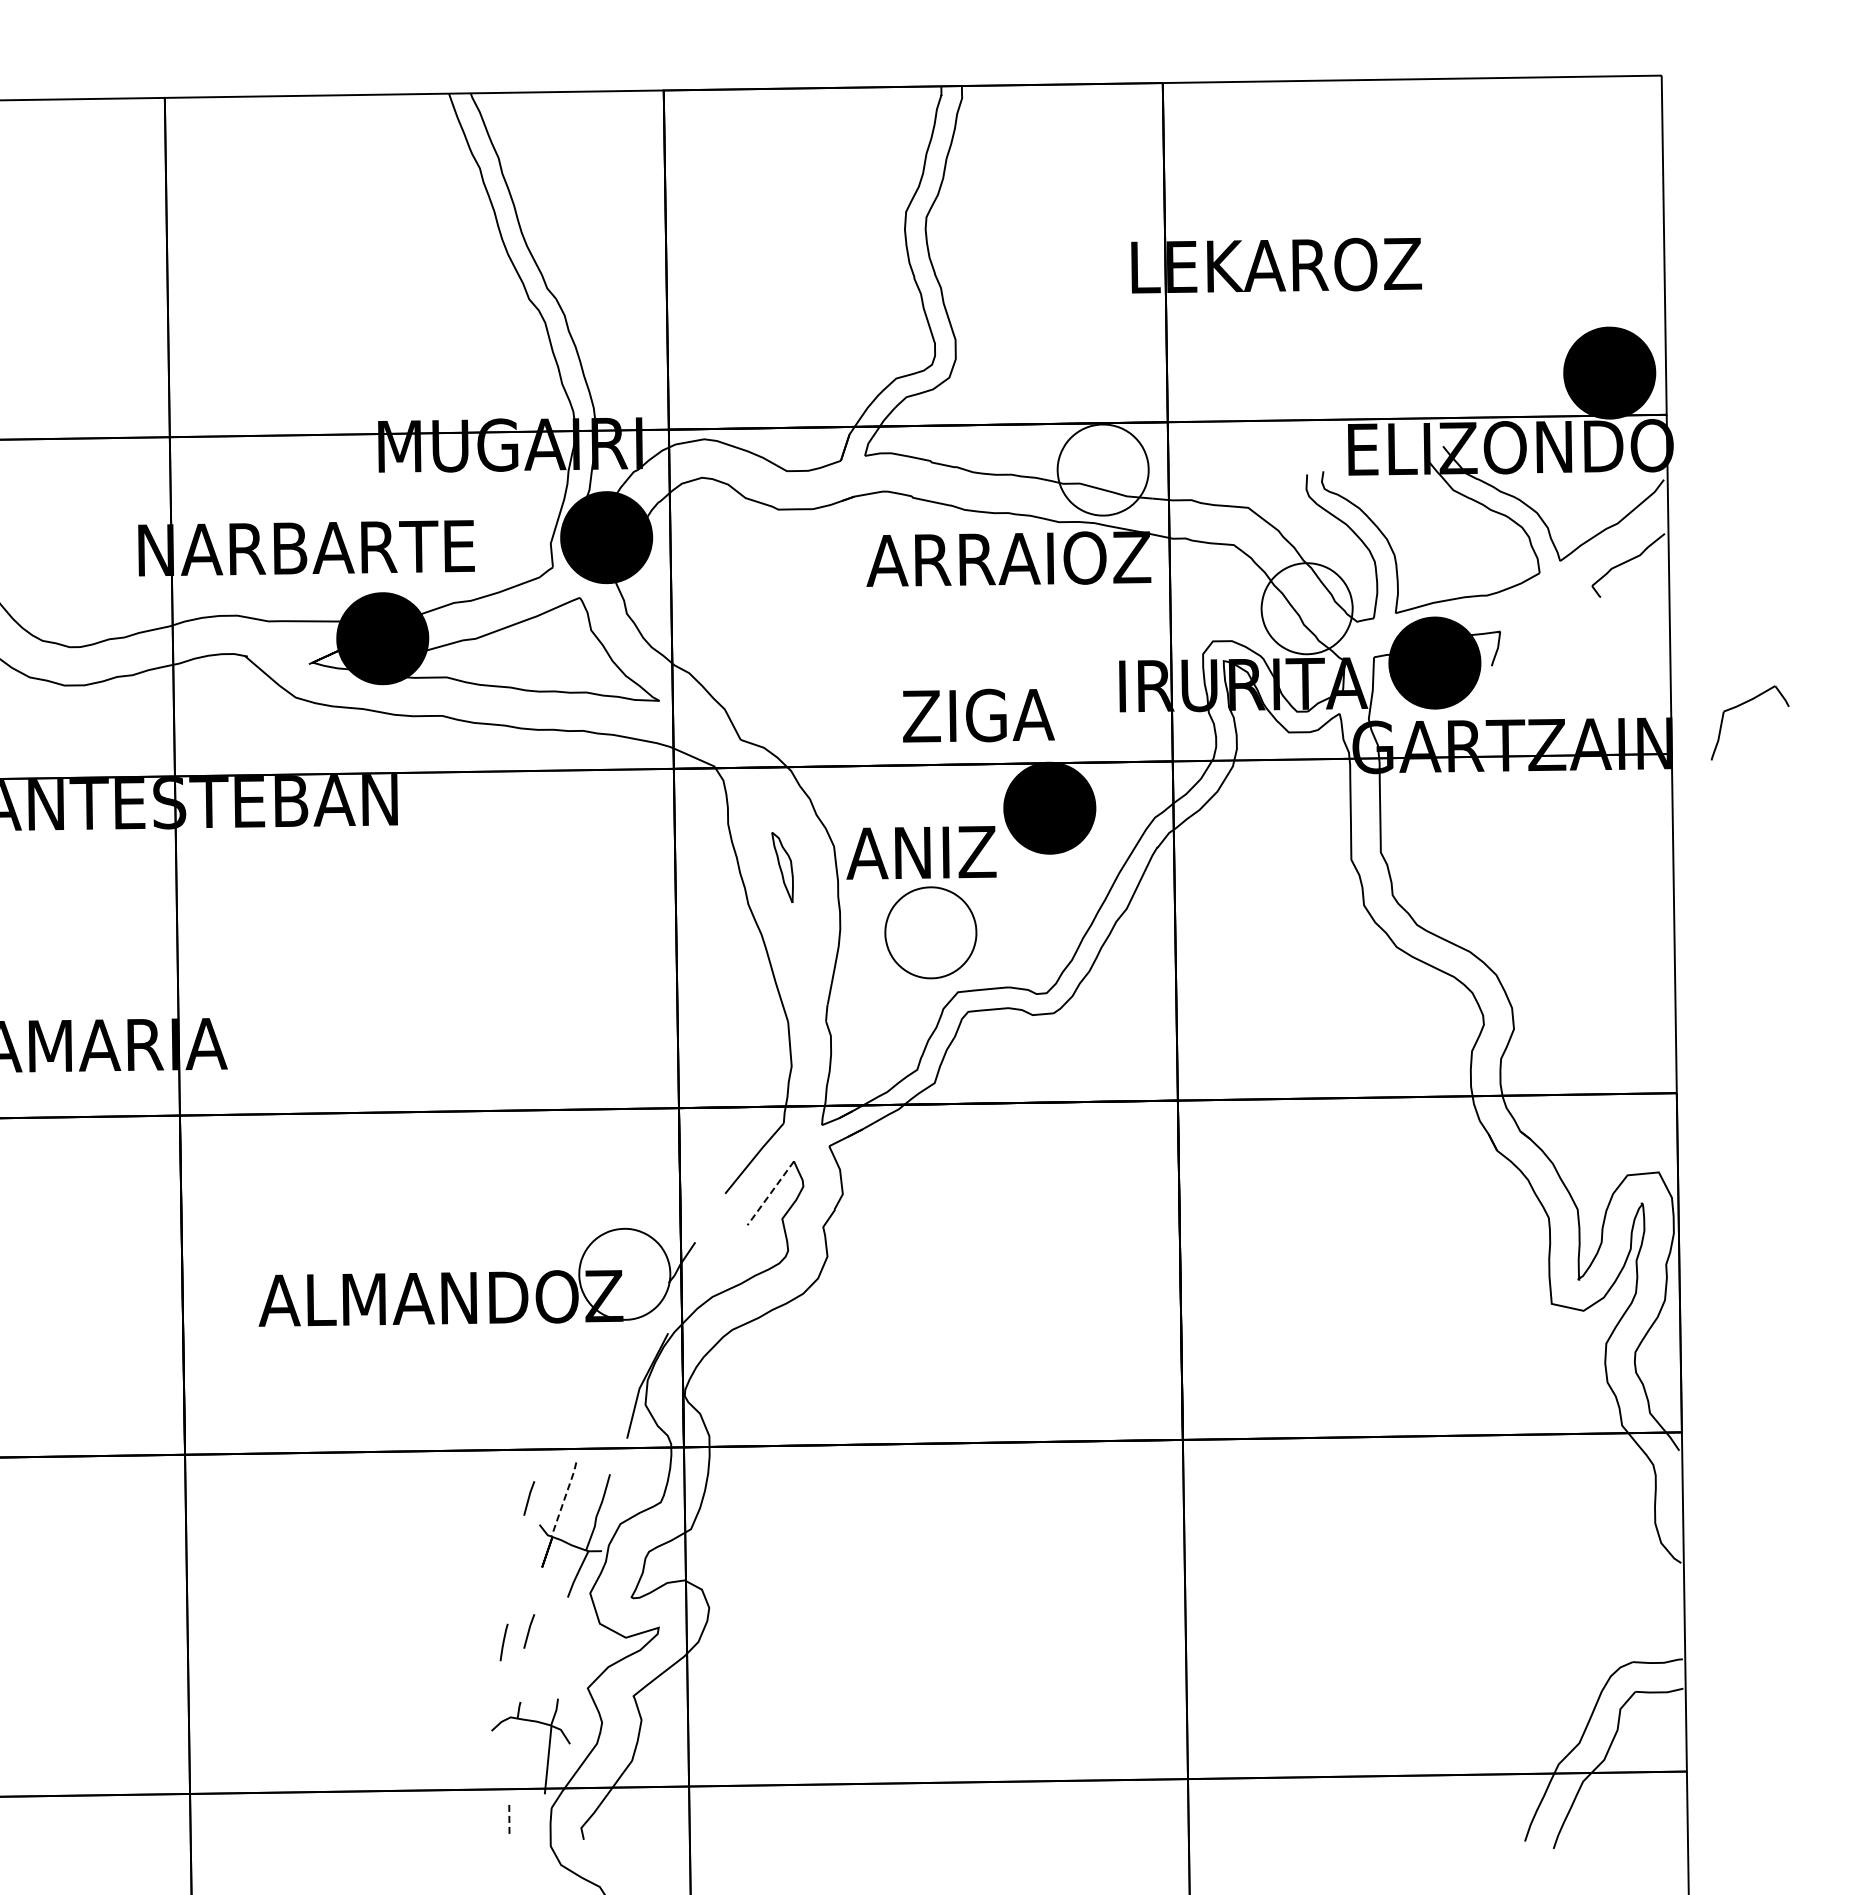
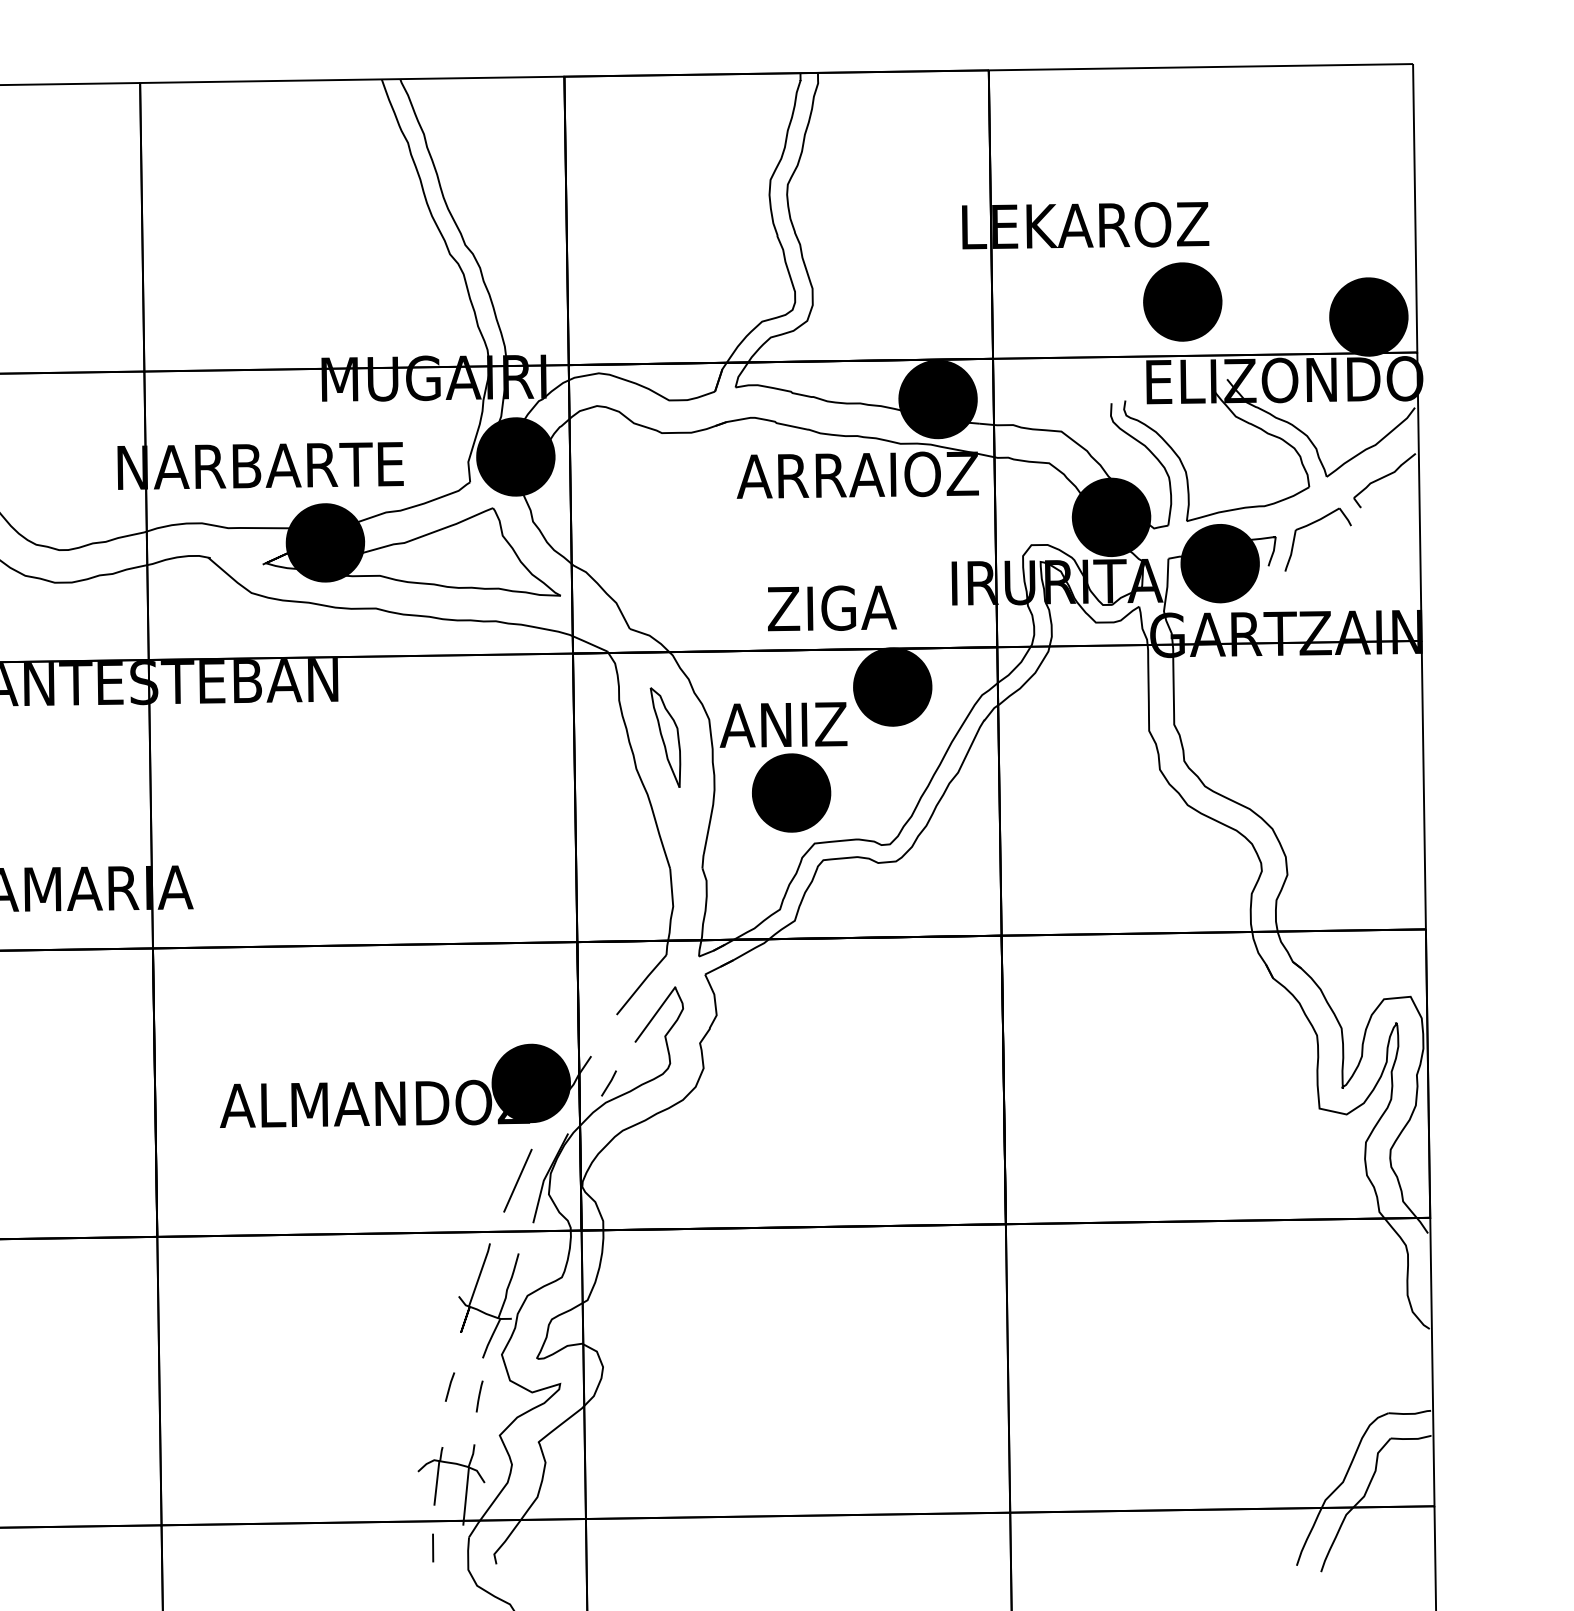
part: (1390, 355) -> (1182, 302), added
fill: (1102, 469) -> (937, 399), added
fill: (1306, 608) -> (1111, 517), added
part: (1741, 705) -> (1310, 524), moved
part: (782, 867) -> (665, 737), size x1.67
fill: (930, 932) -> (791, 792), added
line: (770, 1193) -> (655, 1014), dashed -> solid
fill: (624, 1273) -> (531, 1082), added
line: (716, 1274) -> (609, 1083), added
line: (609, 1388) -> (518, 1180), added
line: (529, 1498) -> (450, 1274), removed
line: (564, 1499) -> (480, 1274), dashed -> solid
line: (503, 1642) -> (479, 1396), moved
line: (513, 1743) -> (436, 1482), added
line: (509, 1820) -> (433, 1547), dashed -> solid

